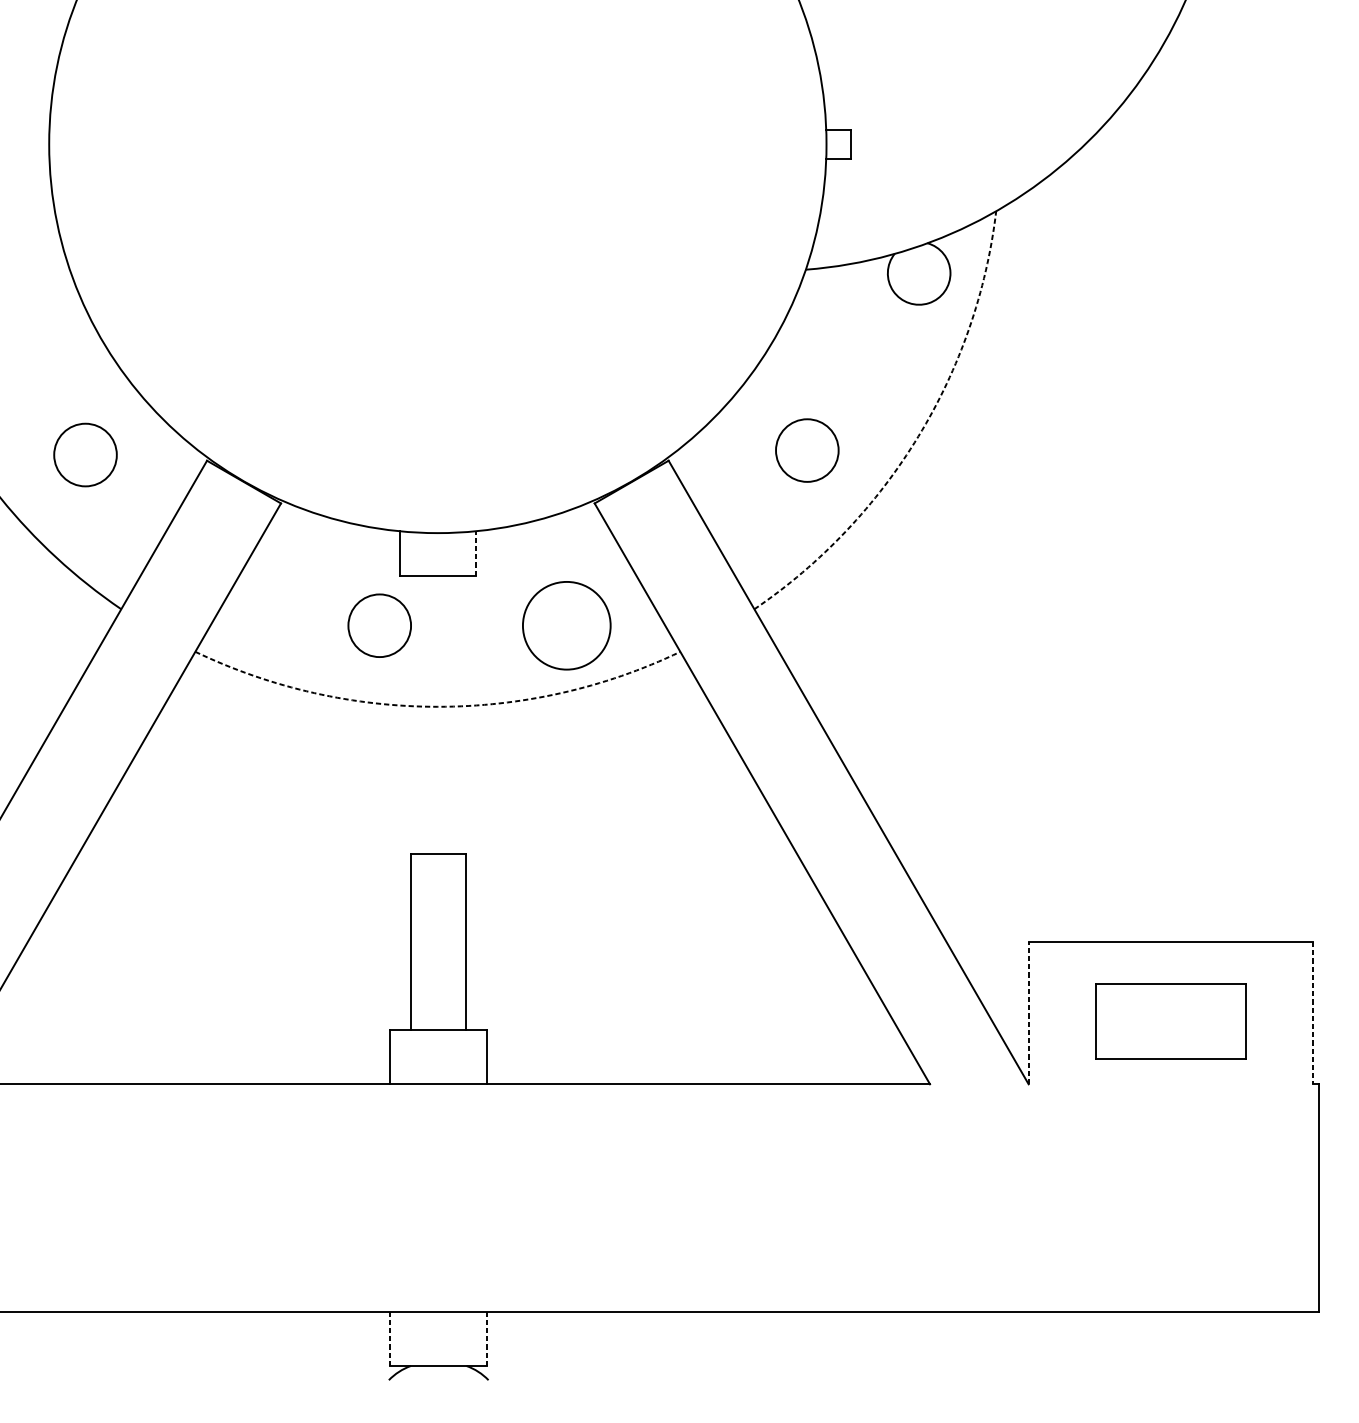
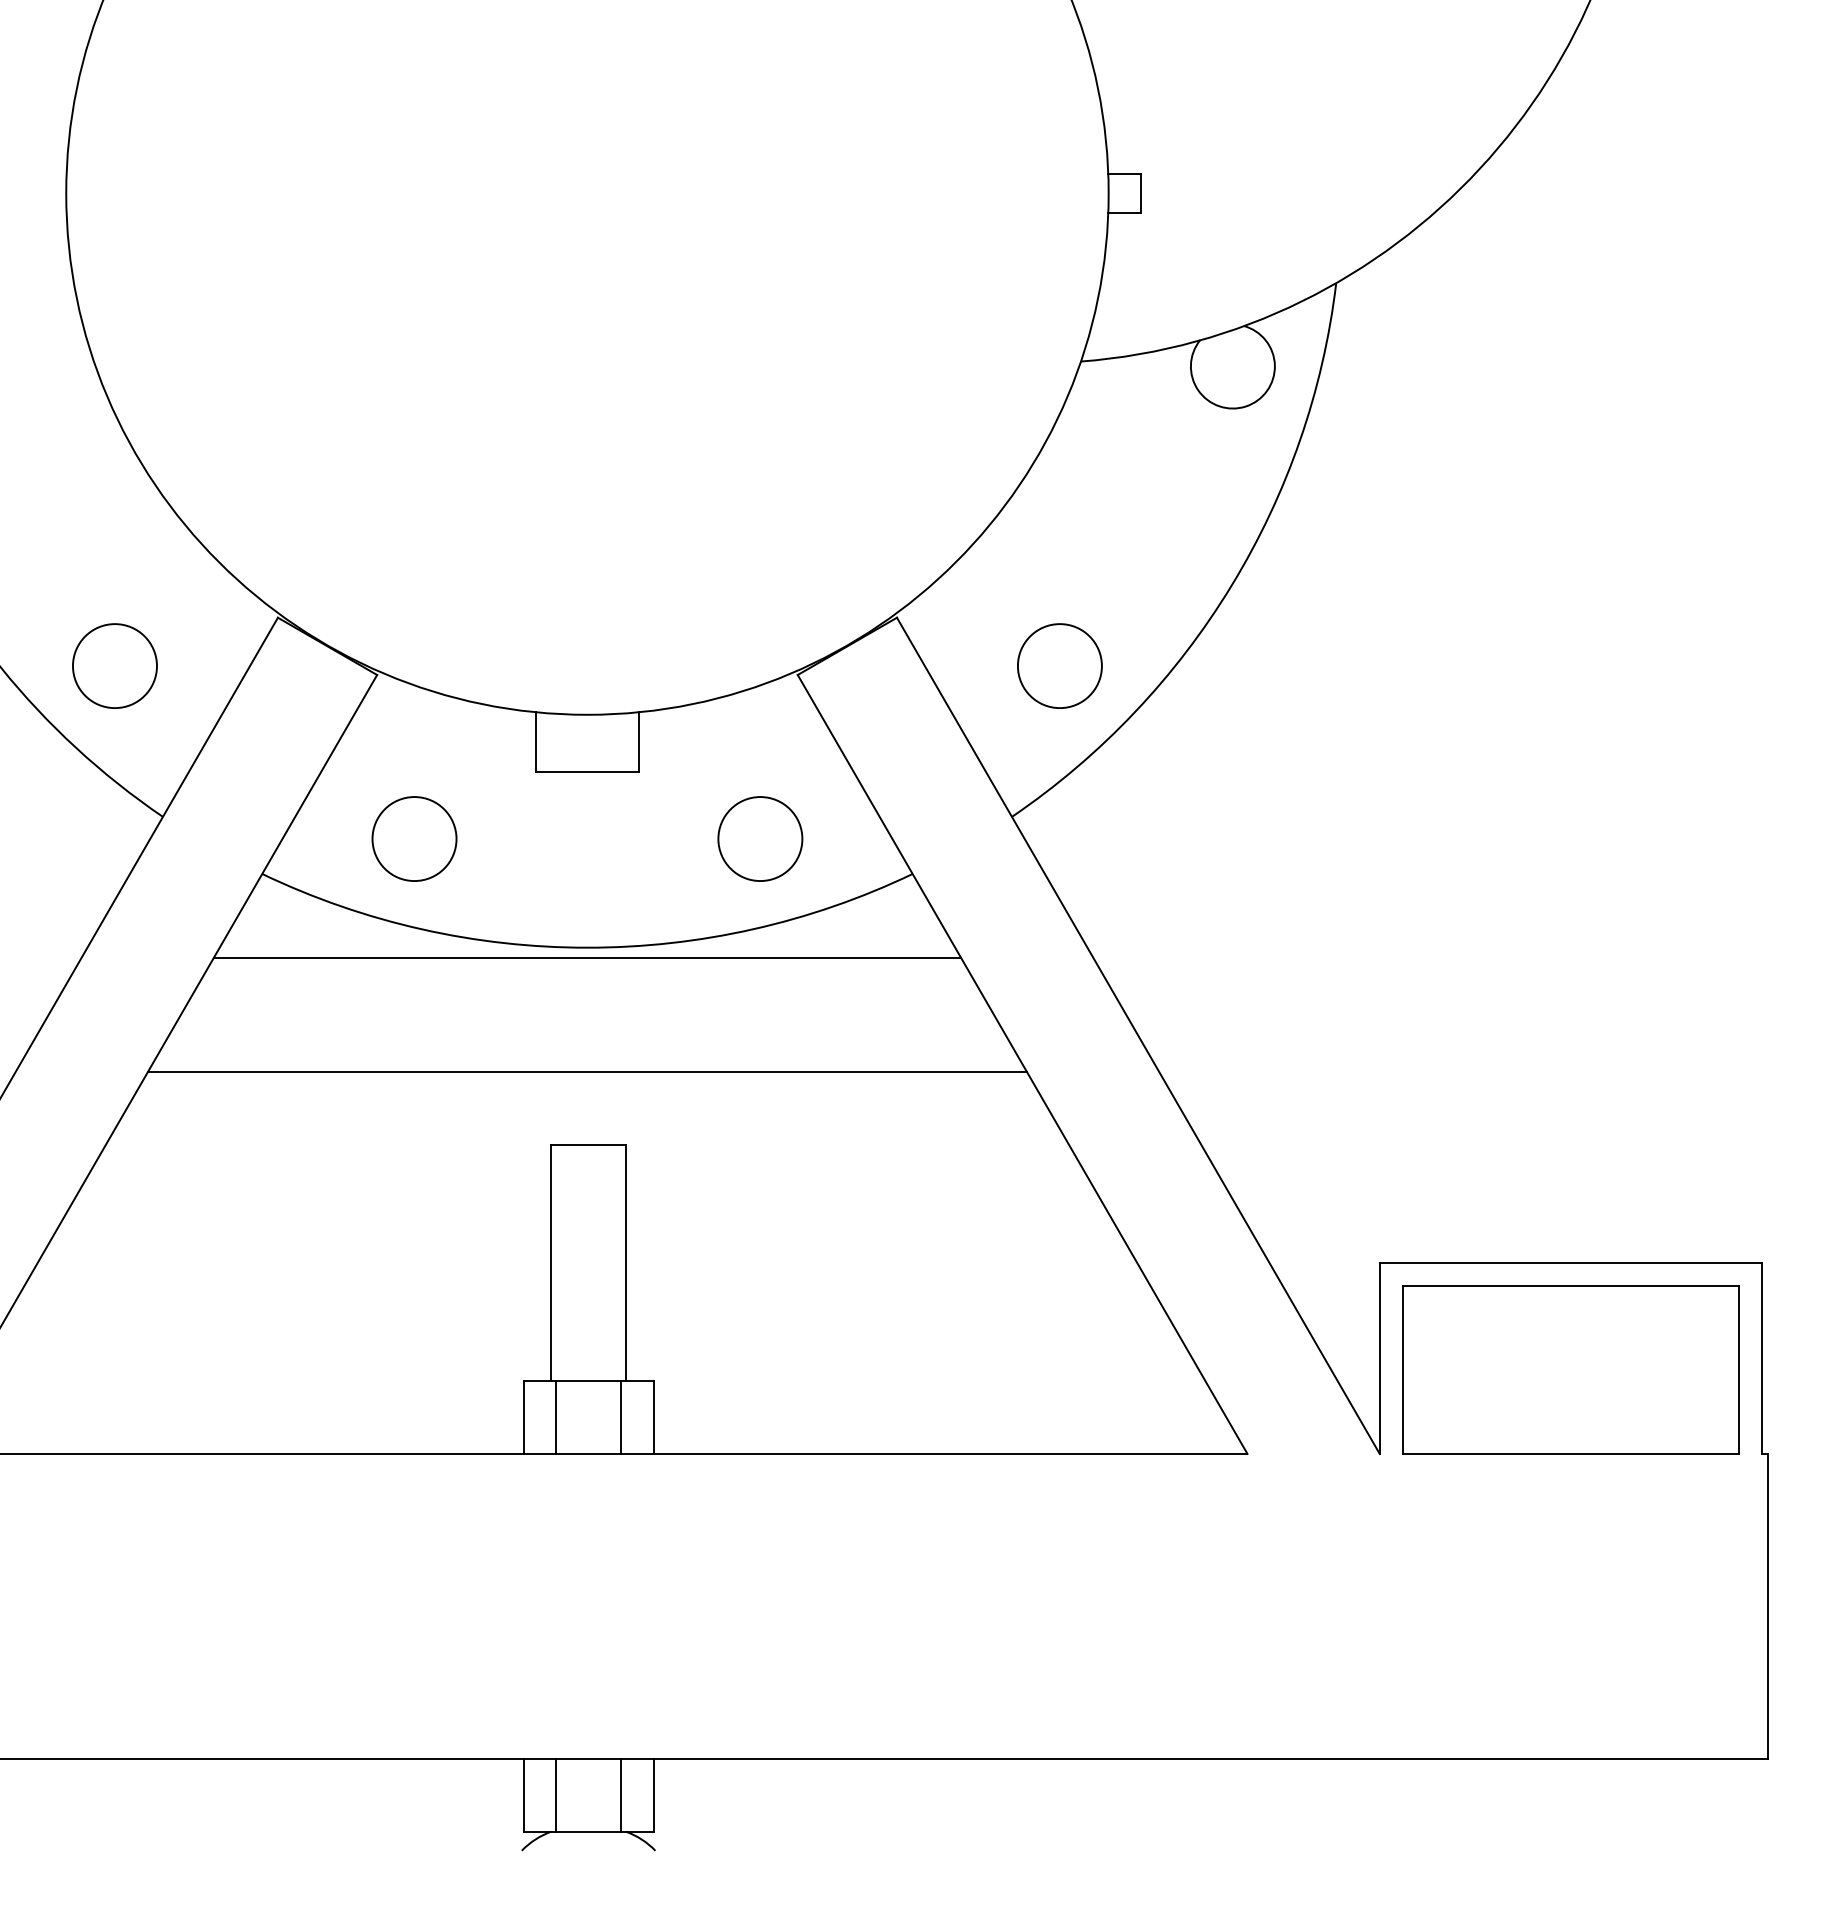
arc: (918, 436) -> (1231, 585), dashed -> solid
circle: (807, 450) -> (1059, 665), moved
circle: (85, 454) -> (114, 665), moved
line: (475, 553) -> (638, 742), dashed -> solid
circle: (379, 625) -> (414, 838), moved
circle: (566, 626) -> (760, 839), size x0.71
arc: (437, 706) -> (587, 947), dashed -> solid
line: (437, 714) -> (587, 957), added
line: (437, 799) -> (587, 1072), added
line: (1028, 1012) -> (1379, 1357), dashed -> solid
line: (1313, 1013) -> (1761, 1358), dashed -> solid
part: (1170, 1021) -> (1570, 1369), size x1.67
line: (414, 1057) -> (556, 1417), added
line: (463, 1057) -> (621, 1417), added
line: (390, 1338) -> (523, 1794), dashed -> solid
line: (487, 1338) -> (653, 1794), dashed -> solid
line: (414, 1339) -> (556, 1795), added
line: (463, 1339) -> (621, 1795), added

